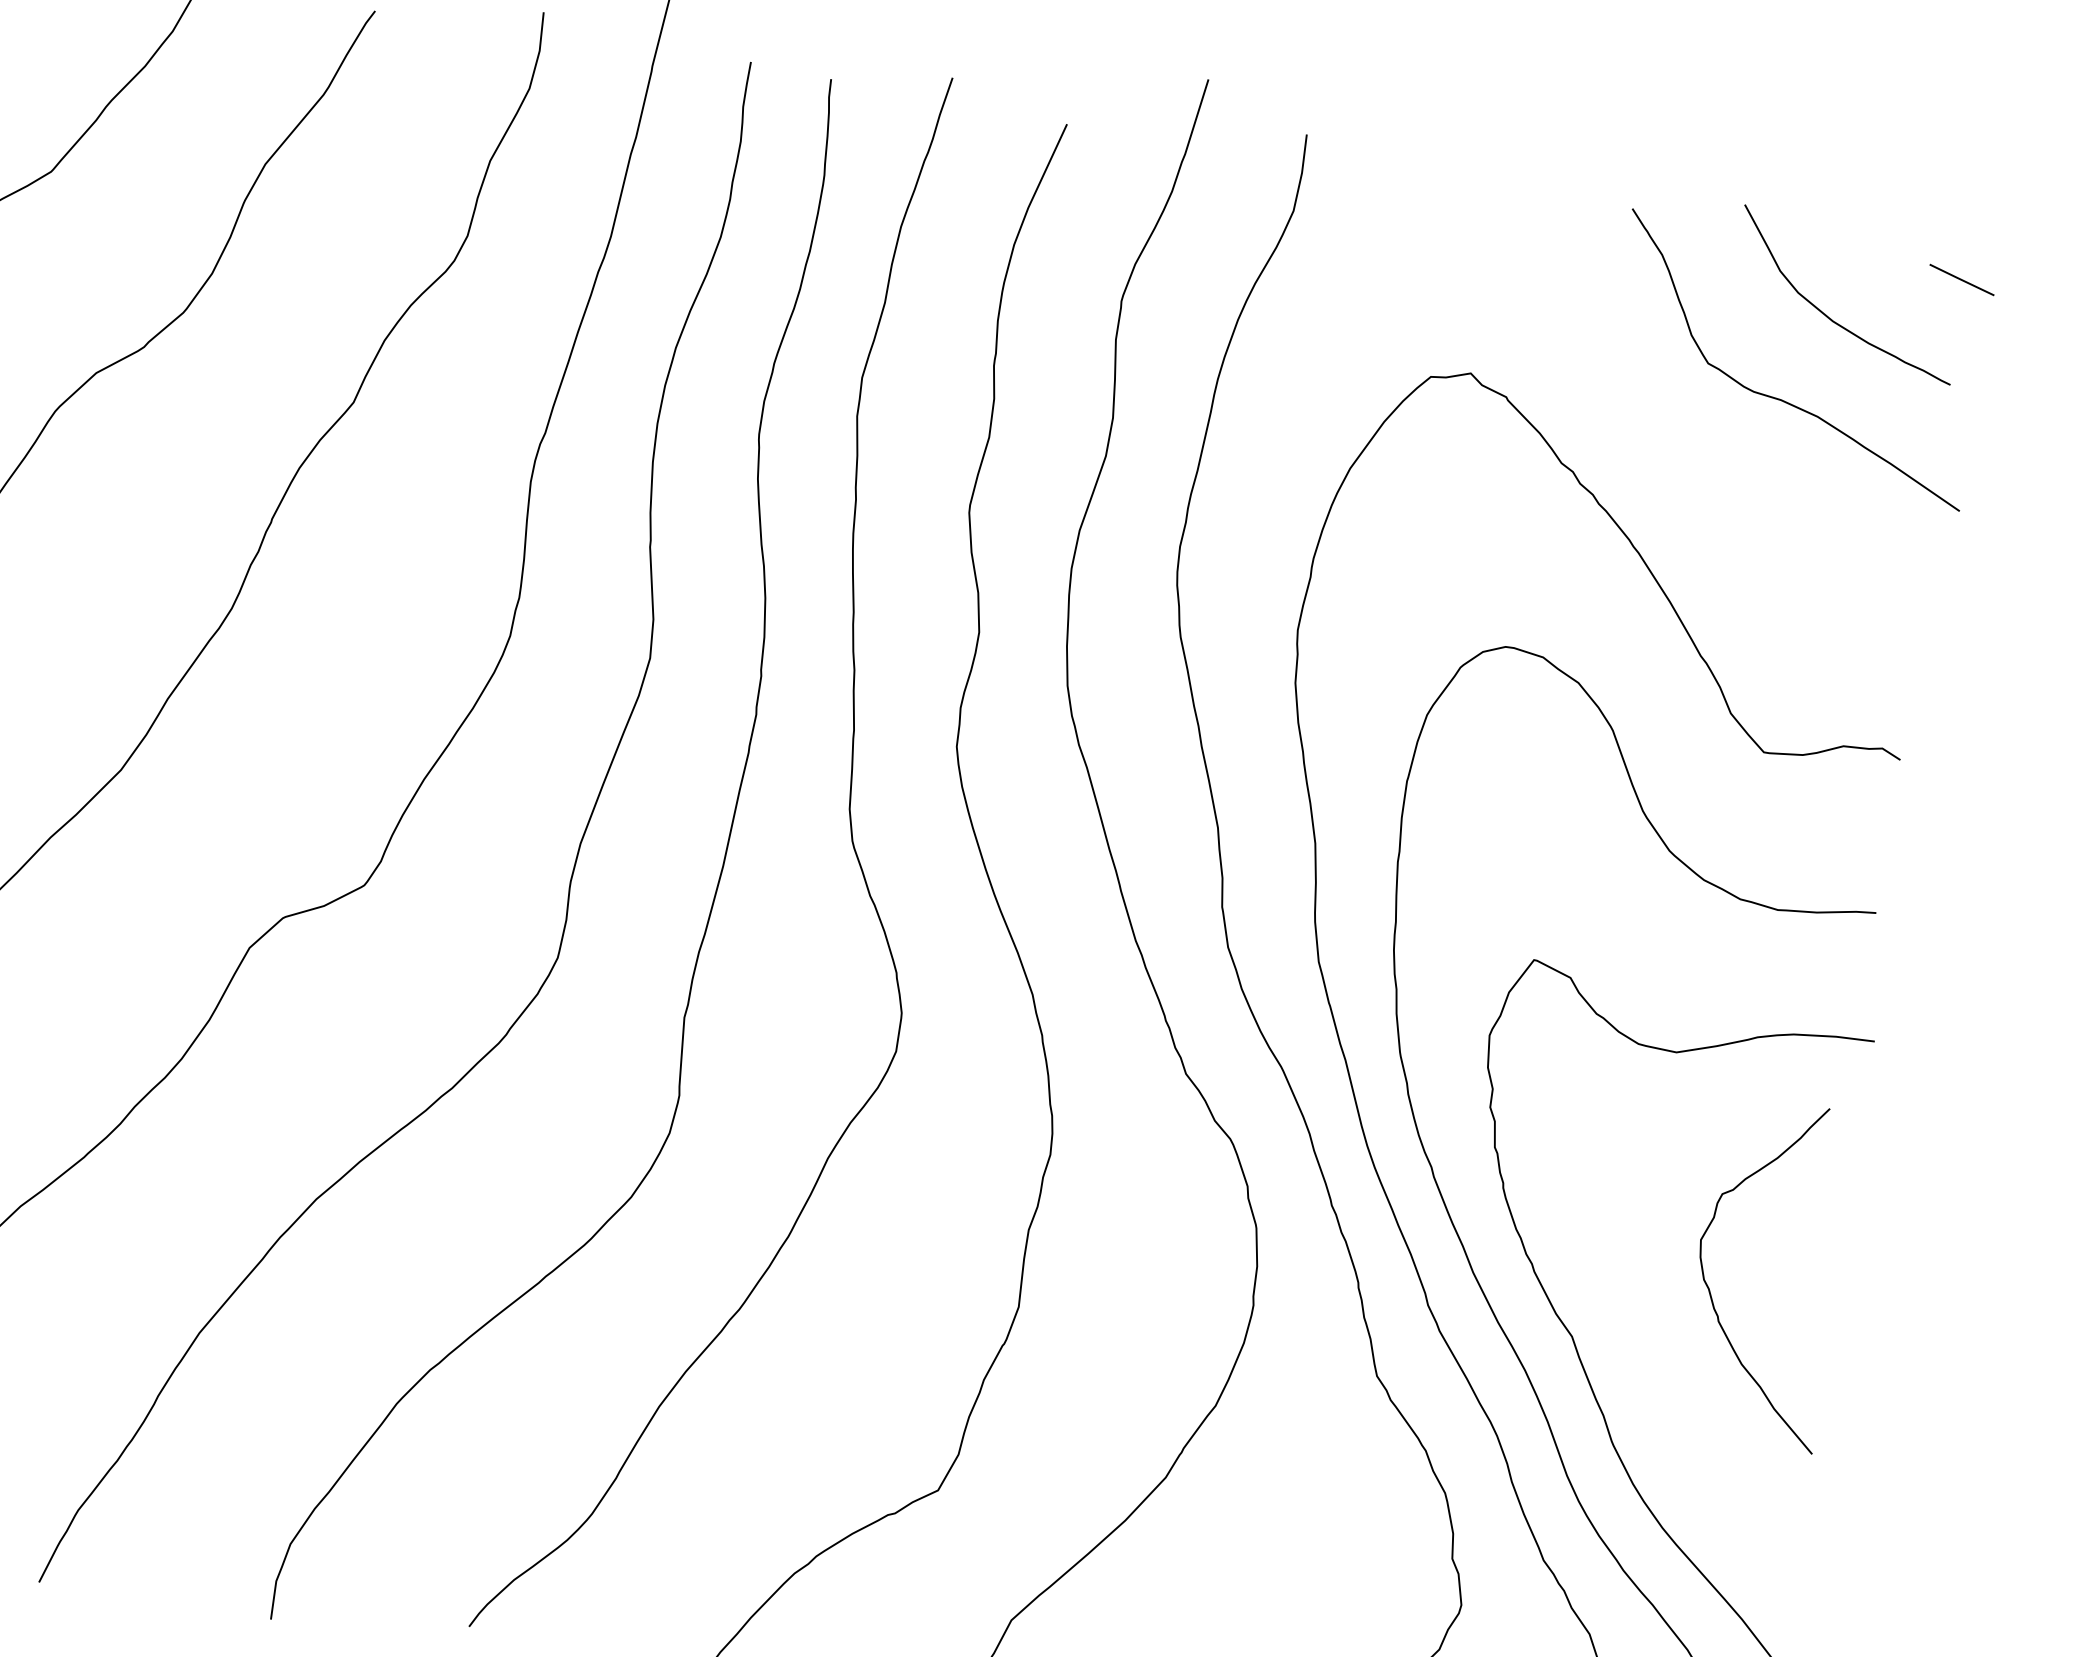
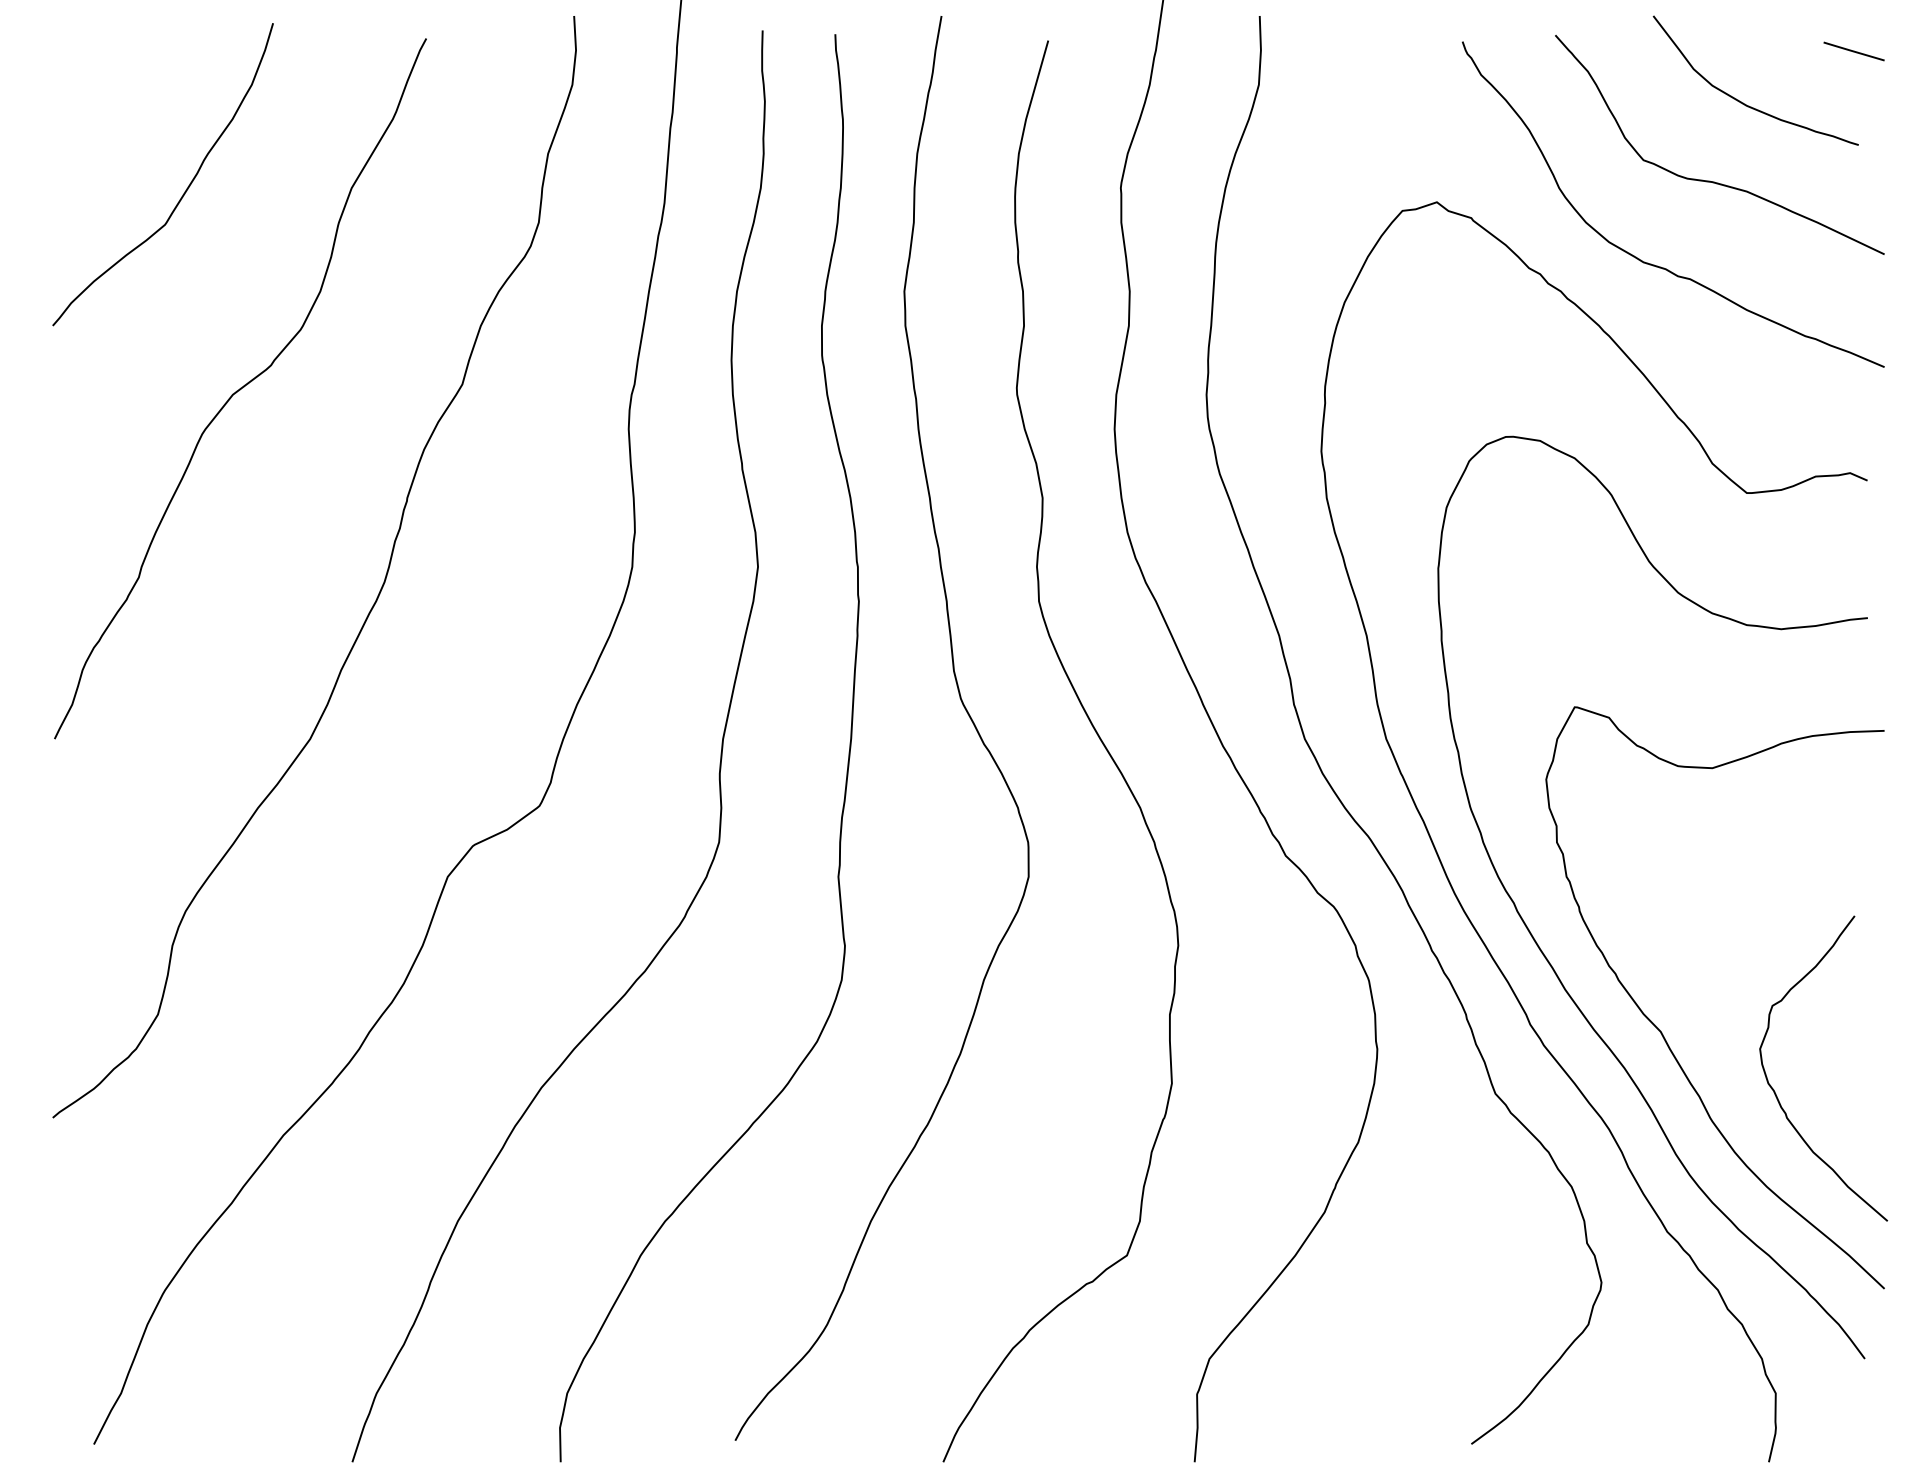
curve: (1701, 481) -> (1654, 264), added
curve: (1710, 1289) -> (1775, 1091), moved

